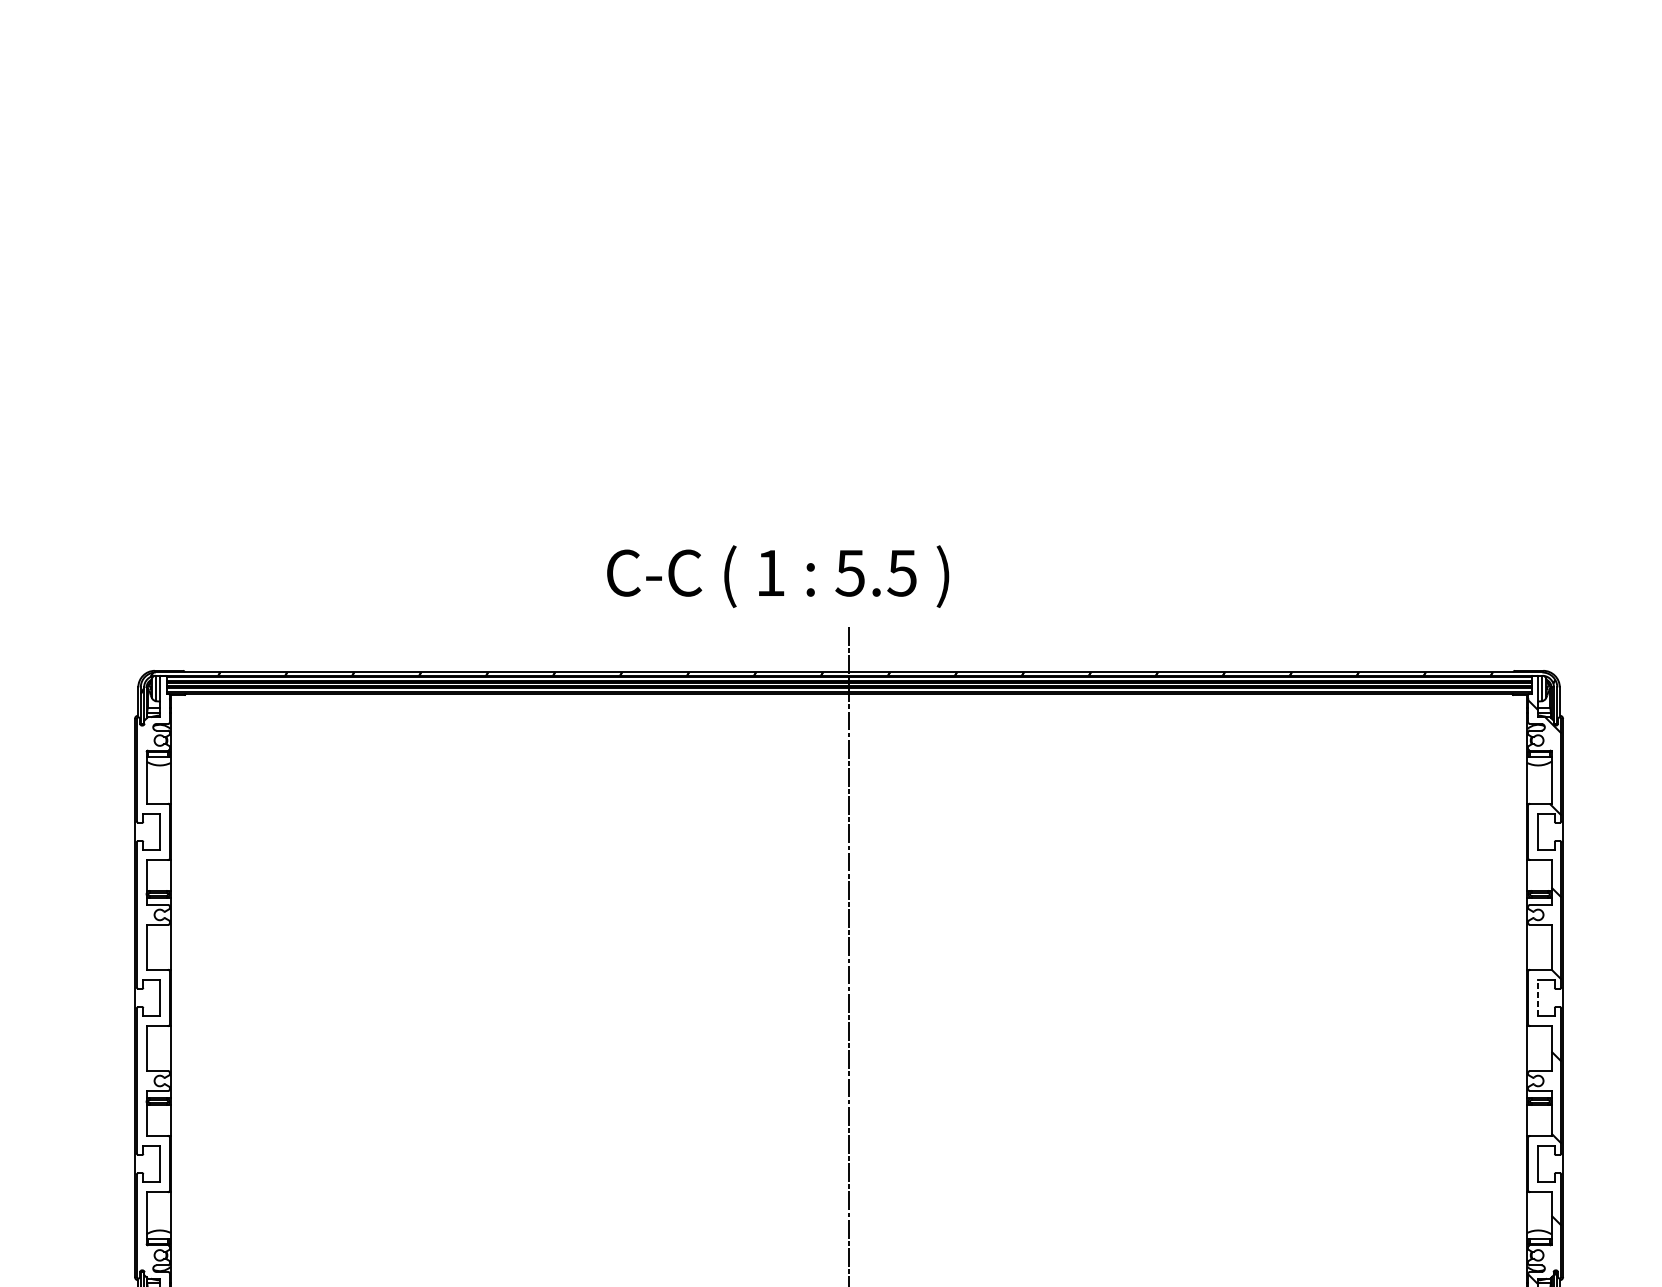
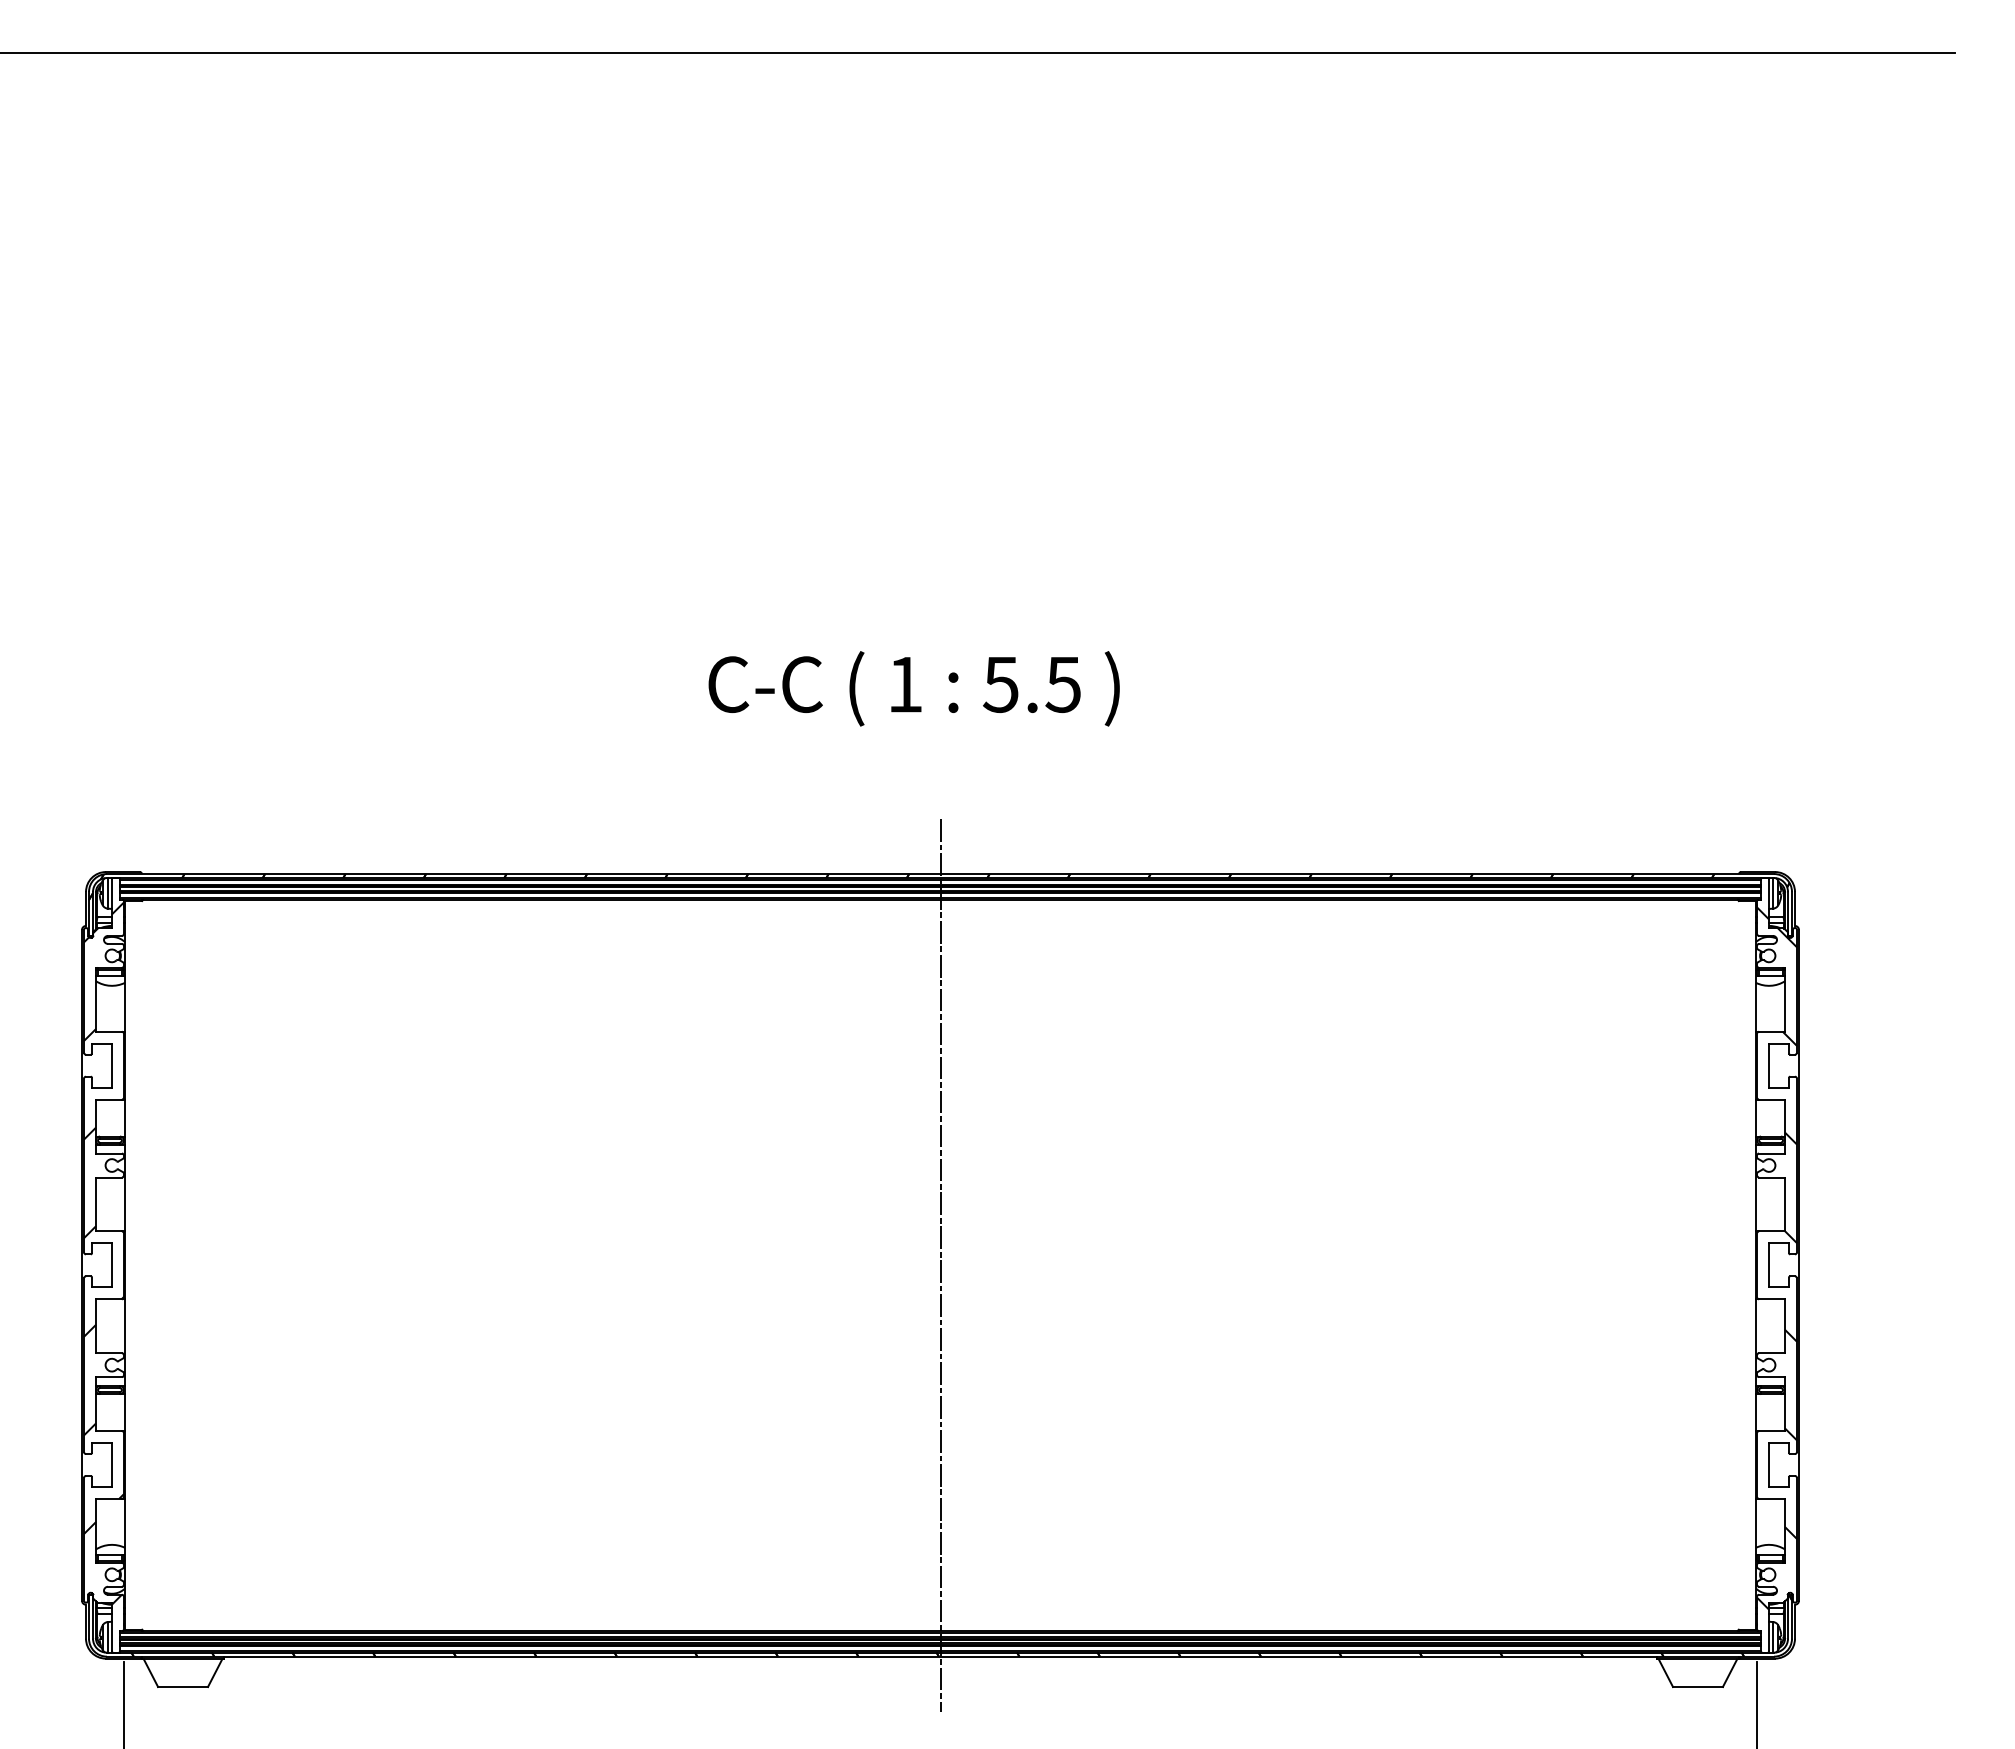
text: (777, 576) -> (913, 688), moved
hatch: (152, 988) -> (103, 1253), added
line: (1538, 998) -> (1769, 1265), dashed -> solid

